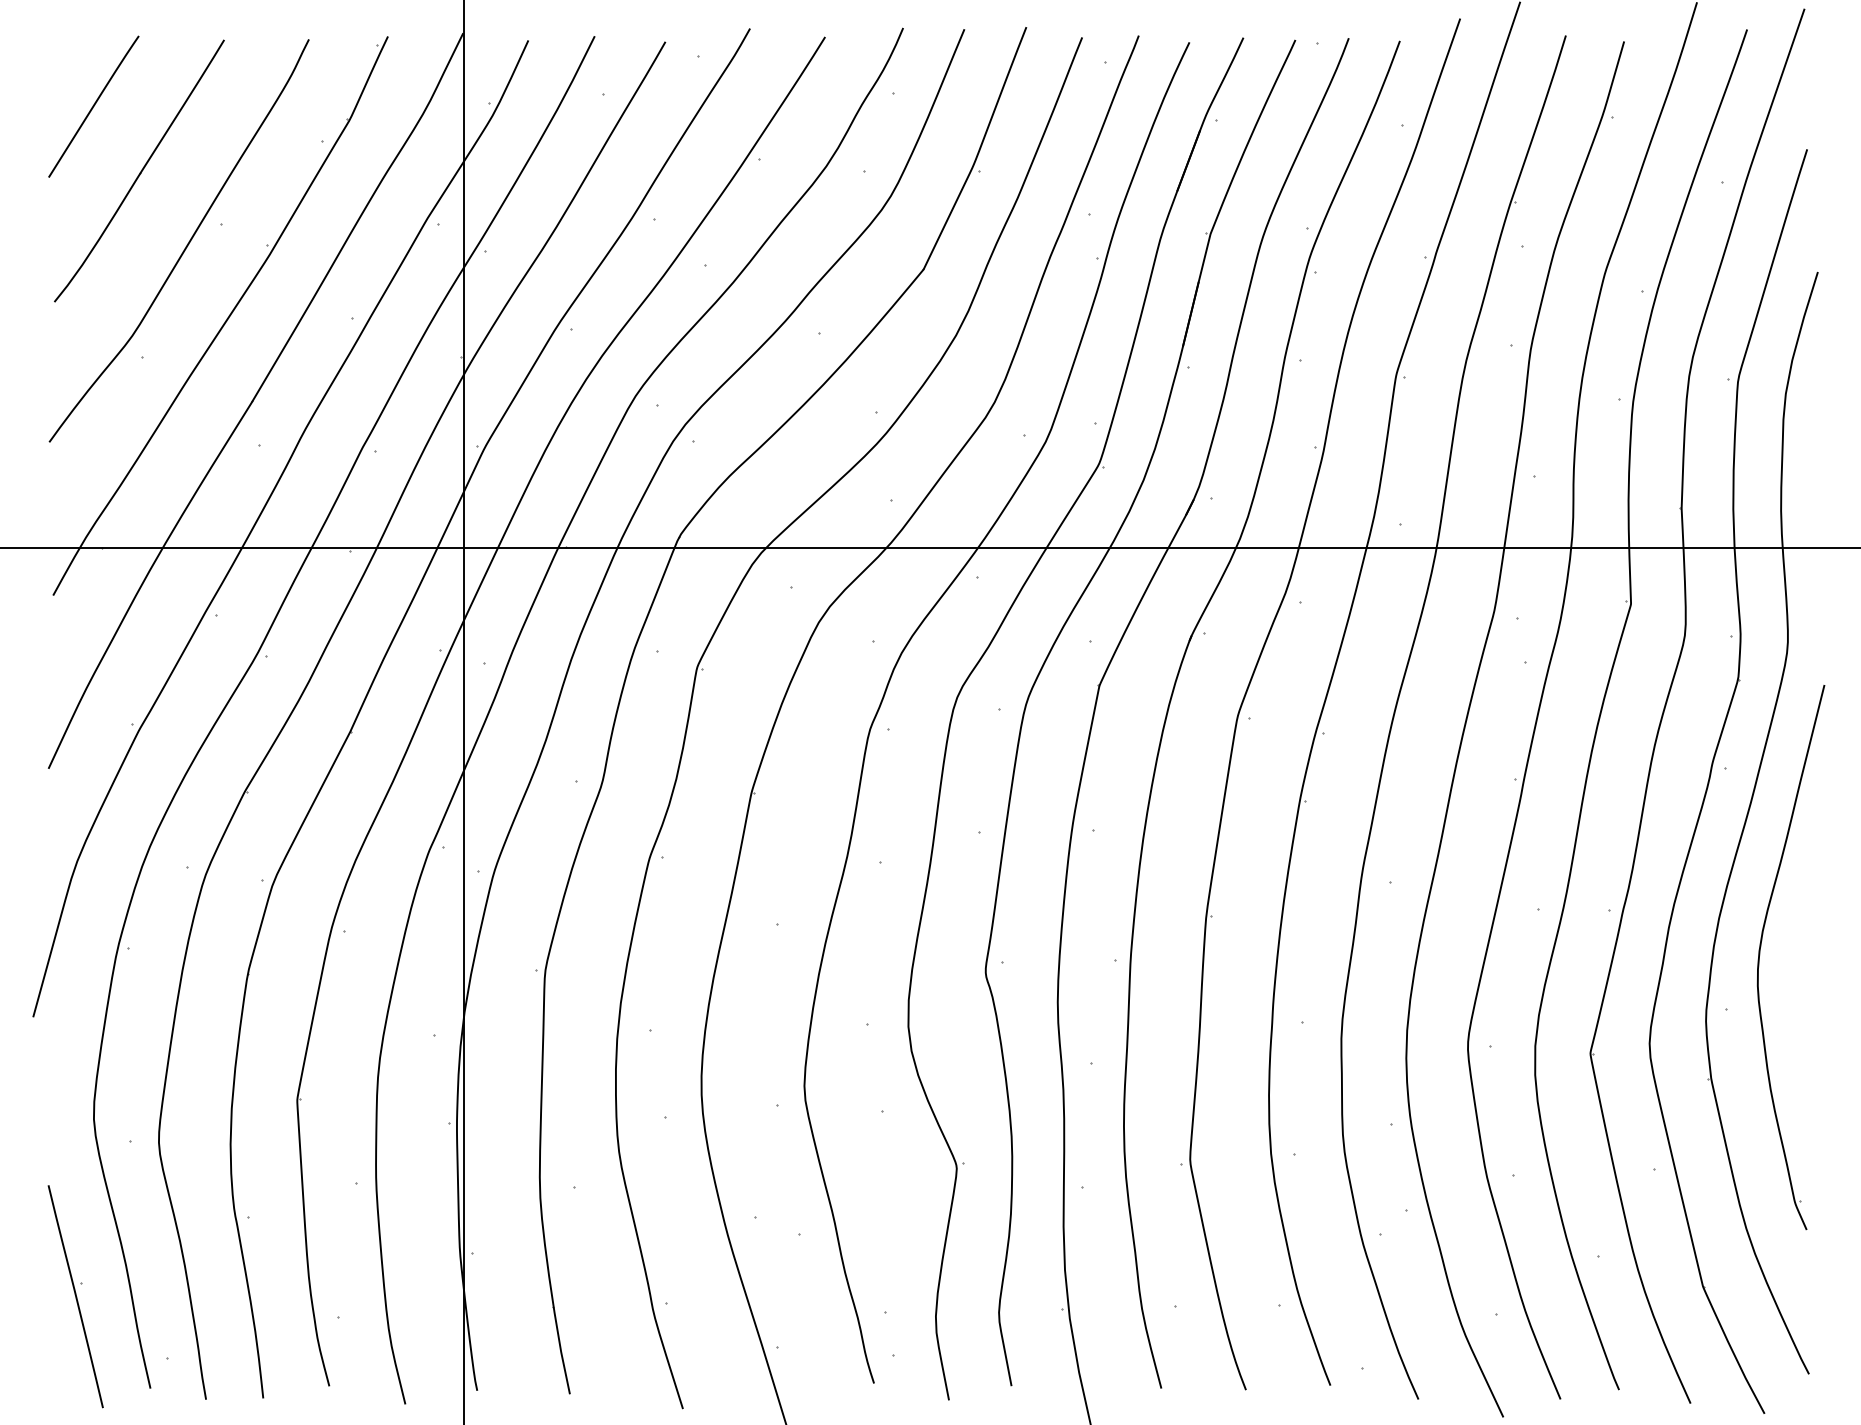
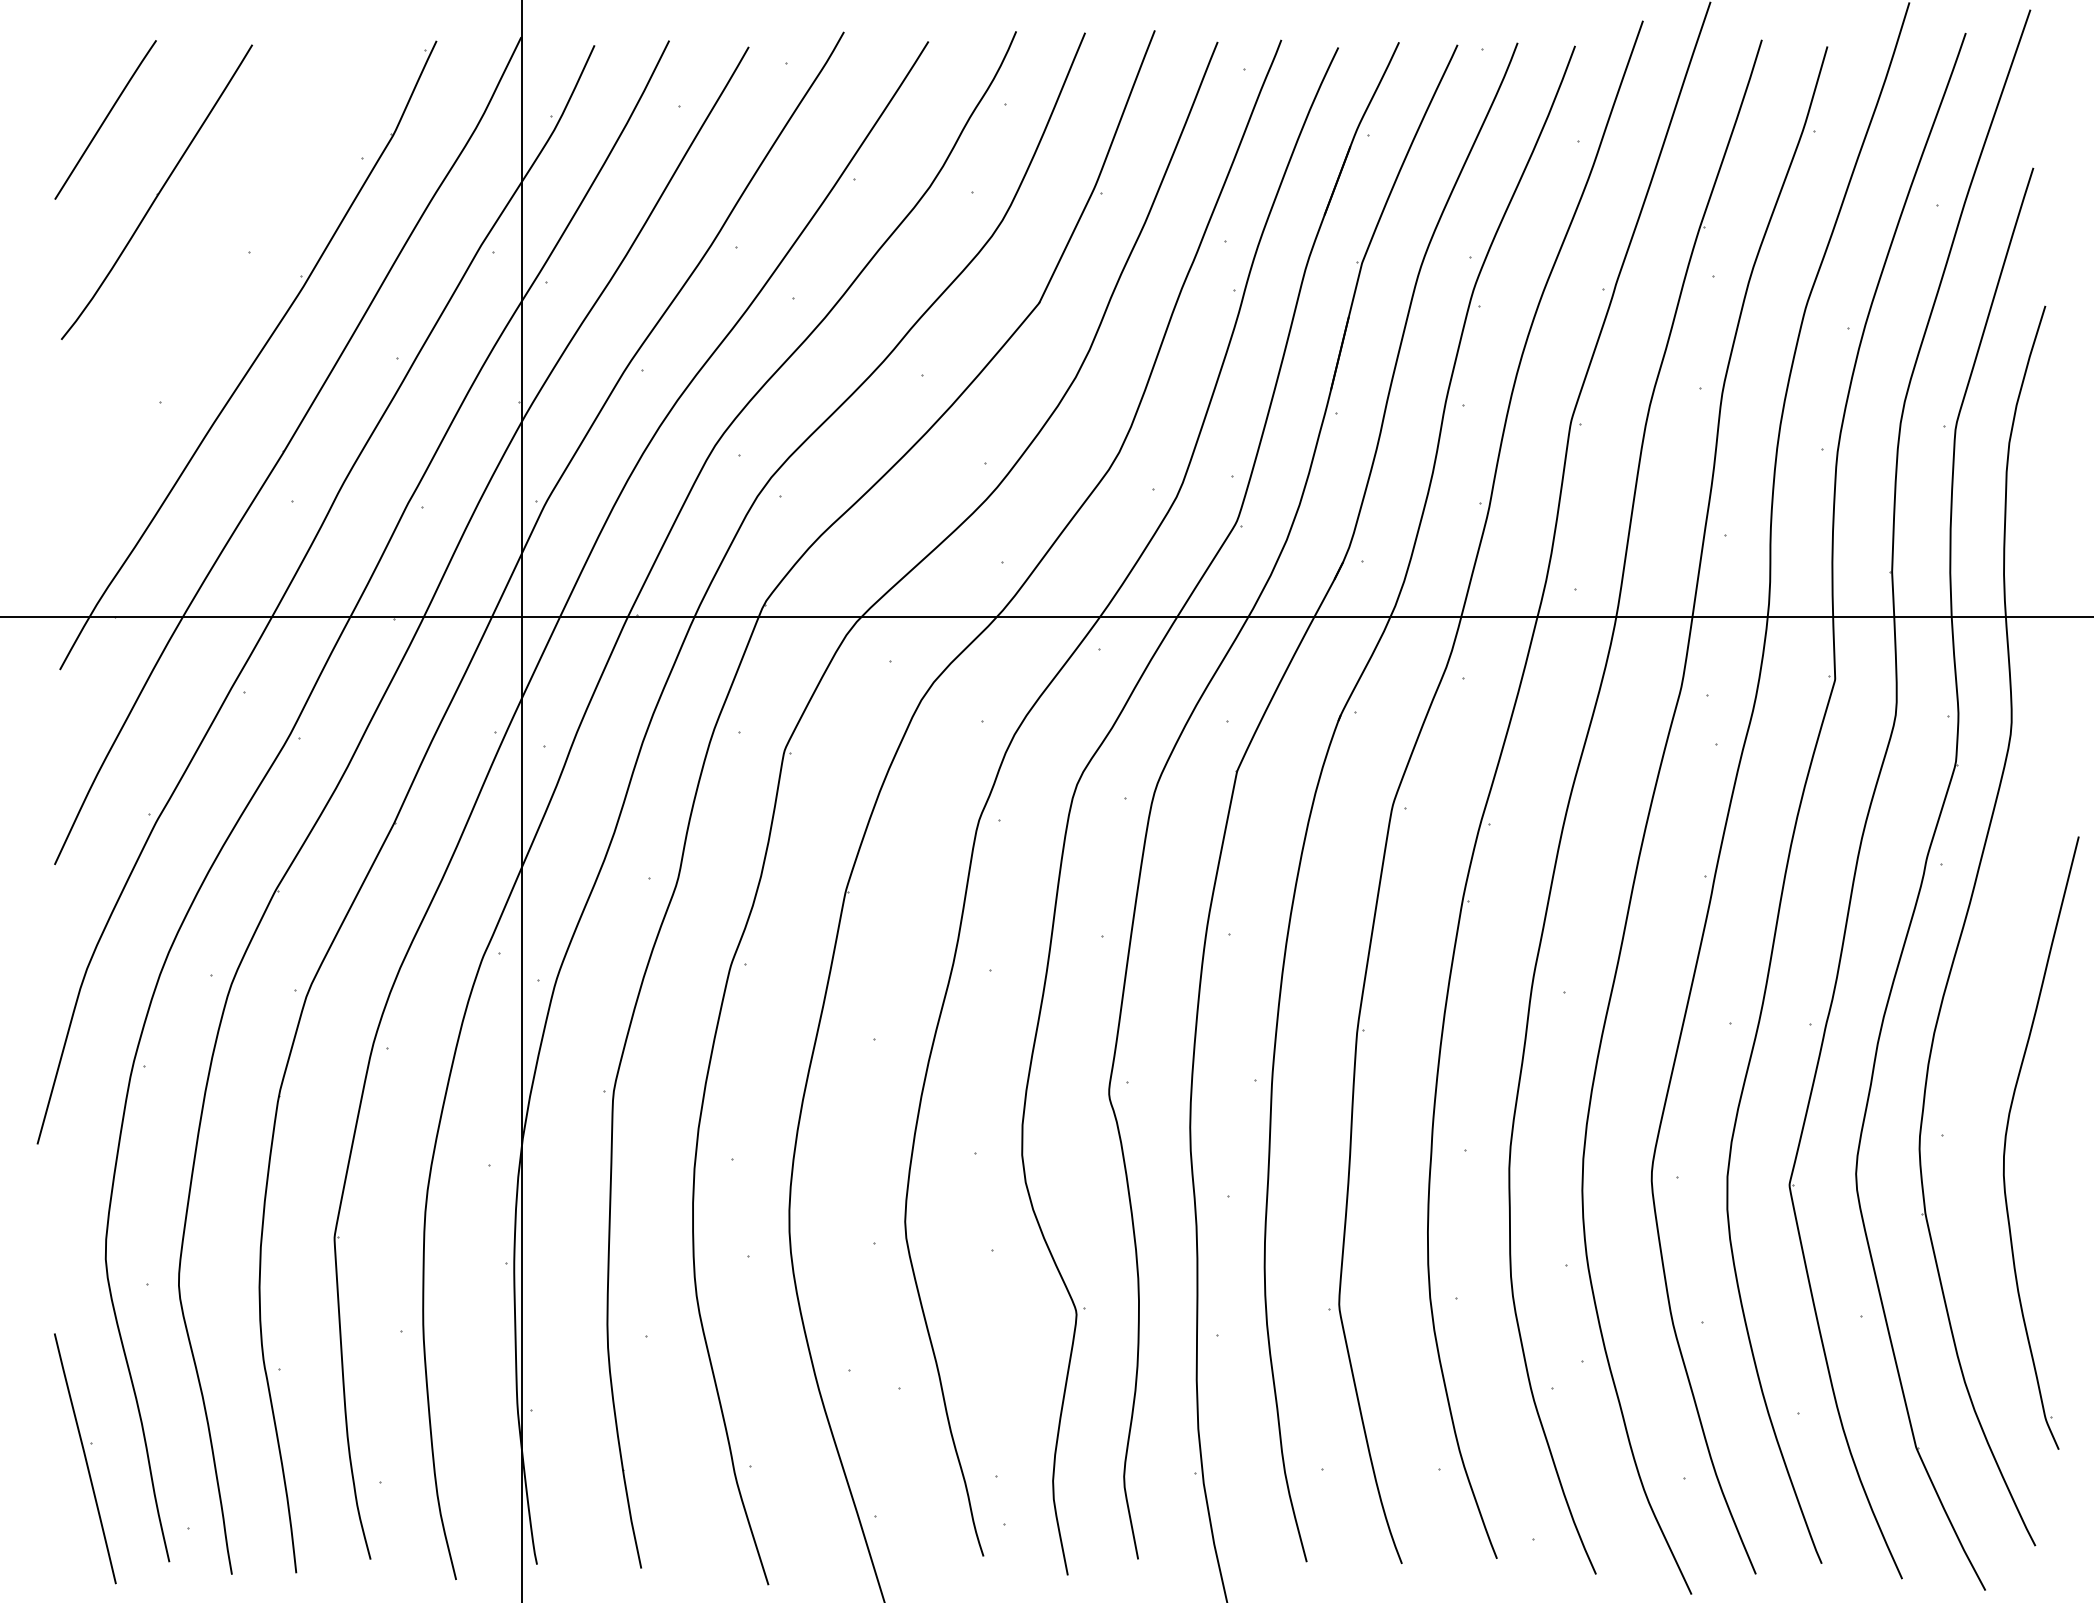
curve: (187, 244) -> (210, 274), removed
part: (1760, 956) -> (2006, 1142), moved

